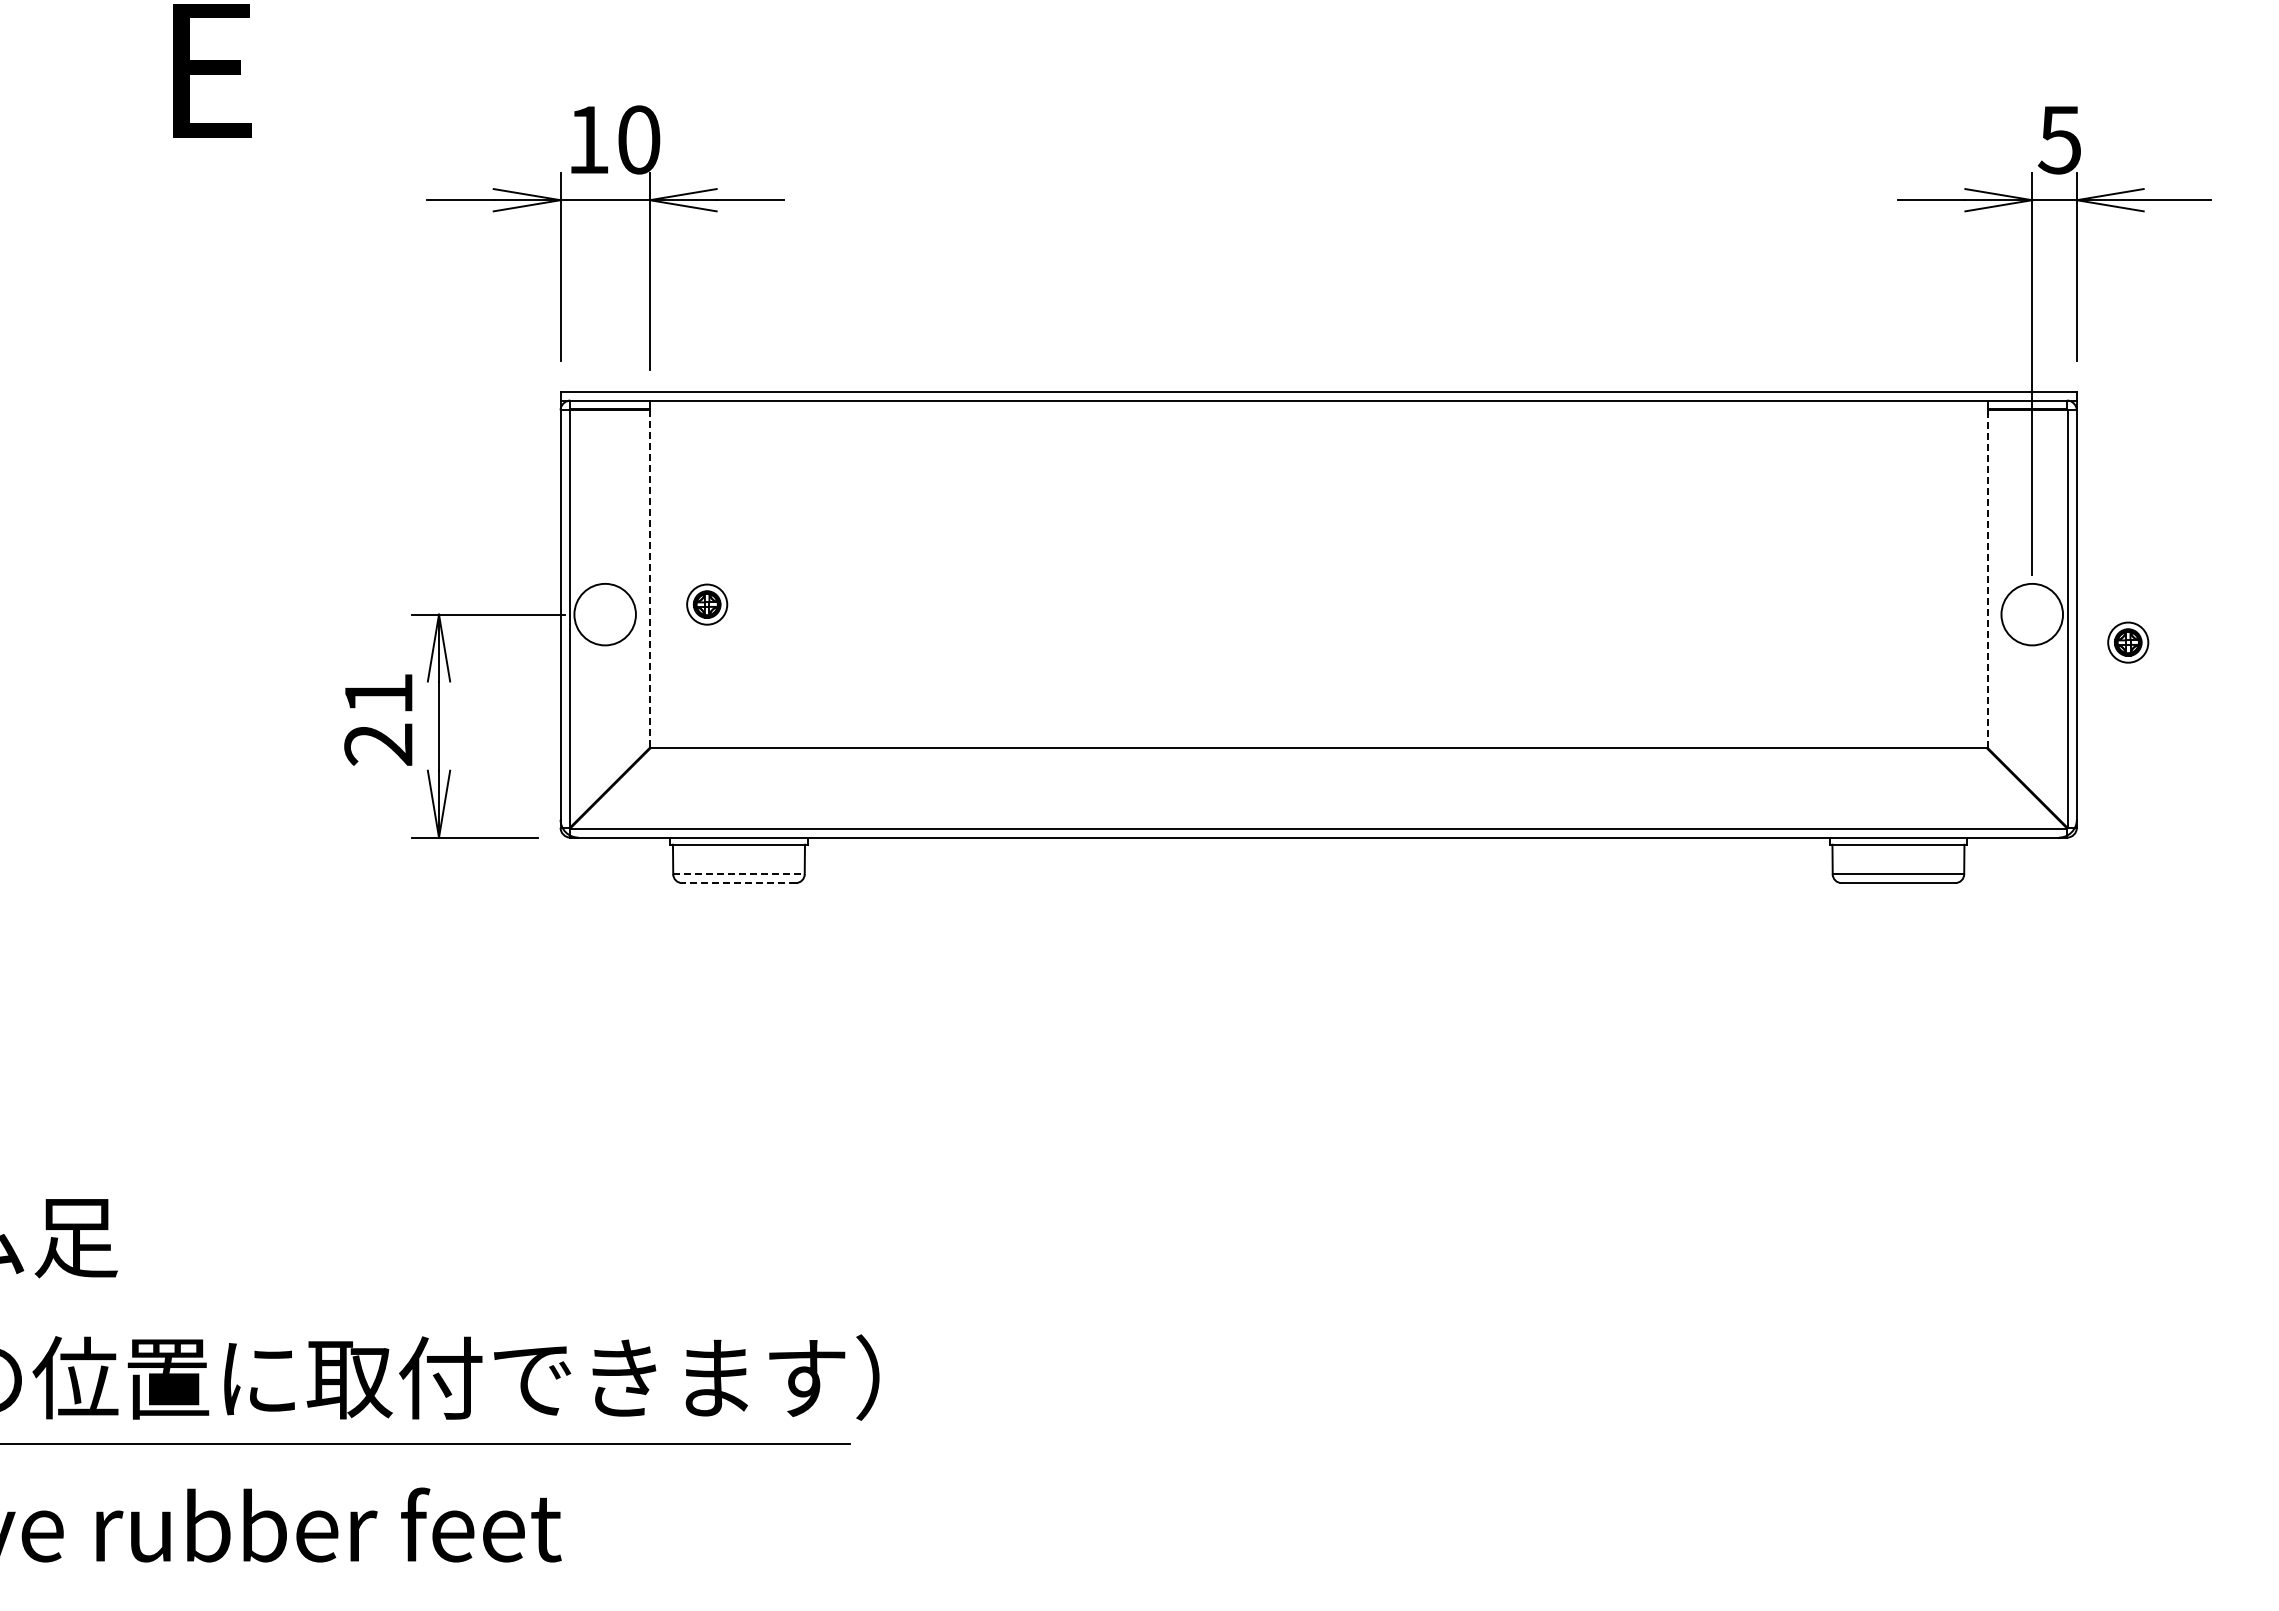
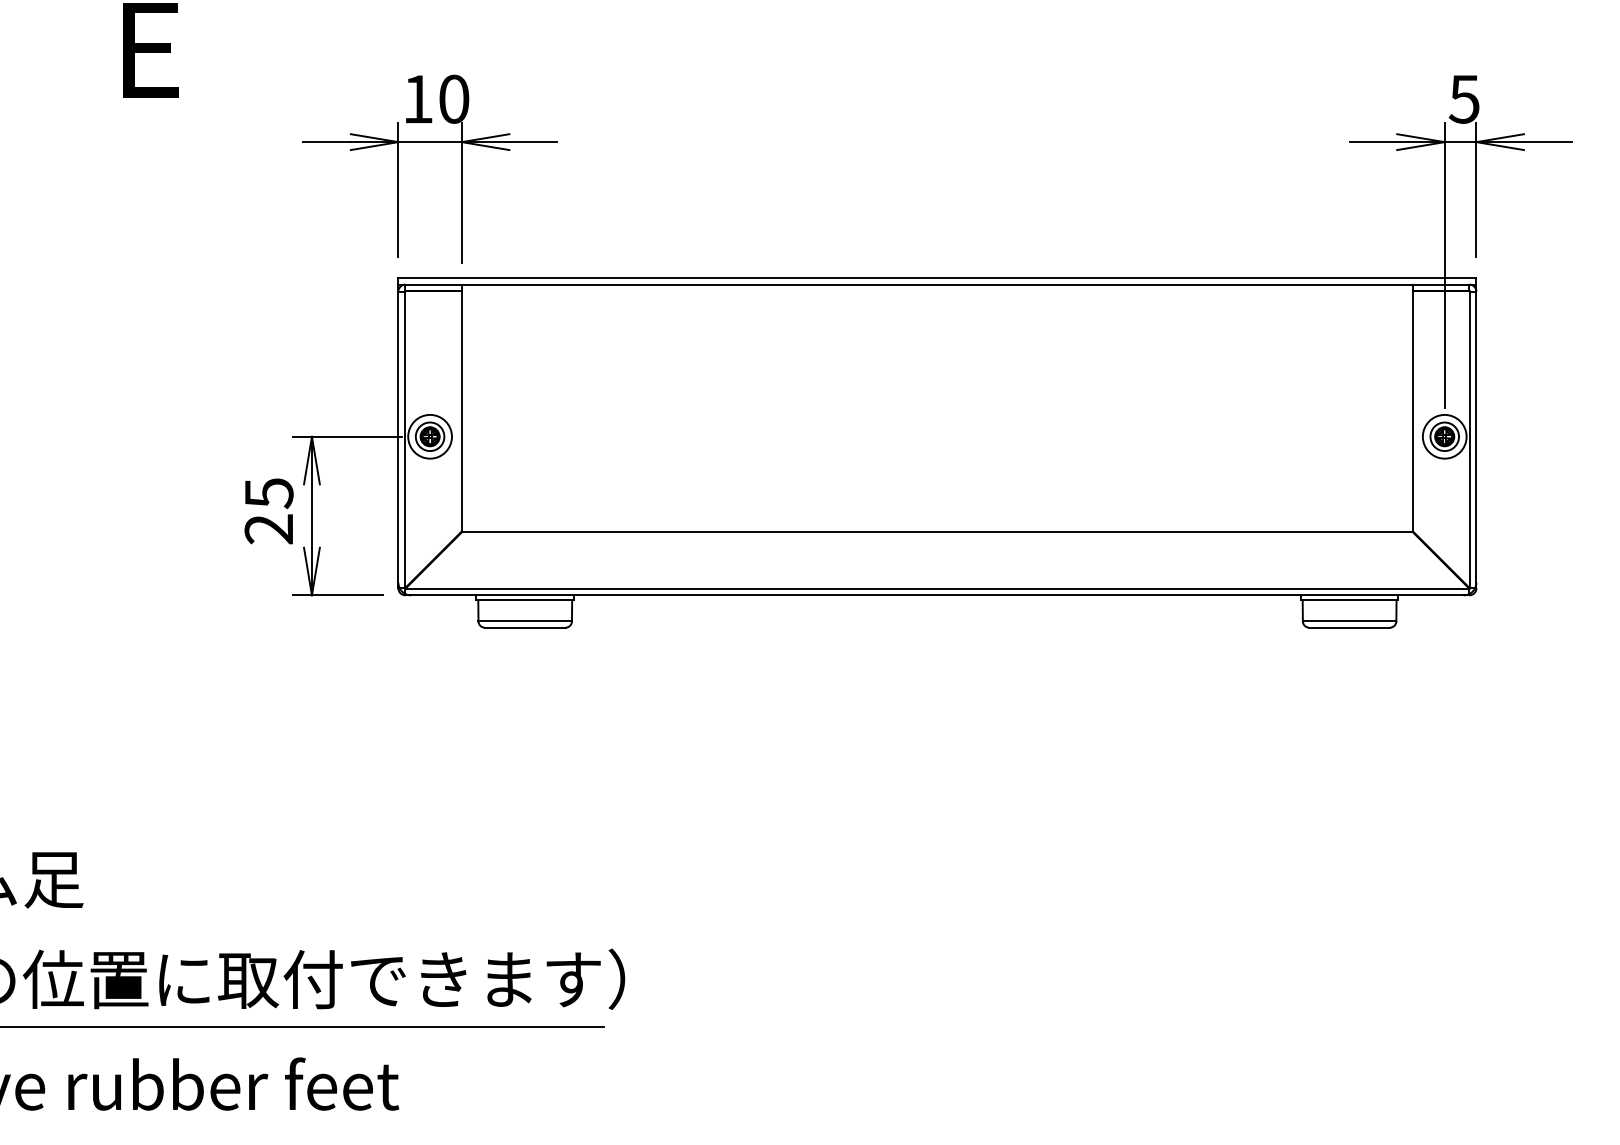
line: (649, 578) -> (461, 411), dashed -> solid
line: (1987, 578) -> (1412, 411), dashed -> solid
part: (707, 604) -> (430, 436), moved
part: (2128, 642) -> (1444, 436), moved
text: (379, 694) -> (269, 493), 21 -> 25
line: (738, 874) -> (524, 621), dashed -> solid
line: (738, 883) -> (524, 627), dashed -> solid

